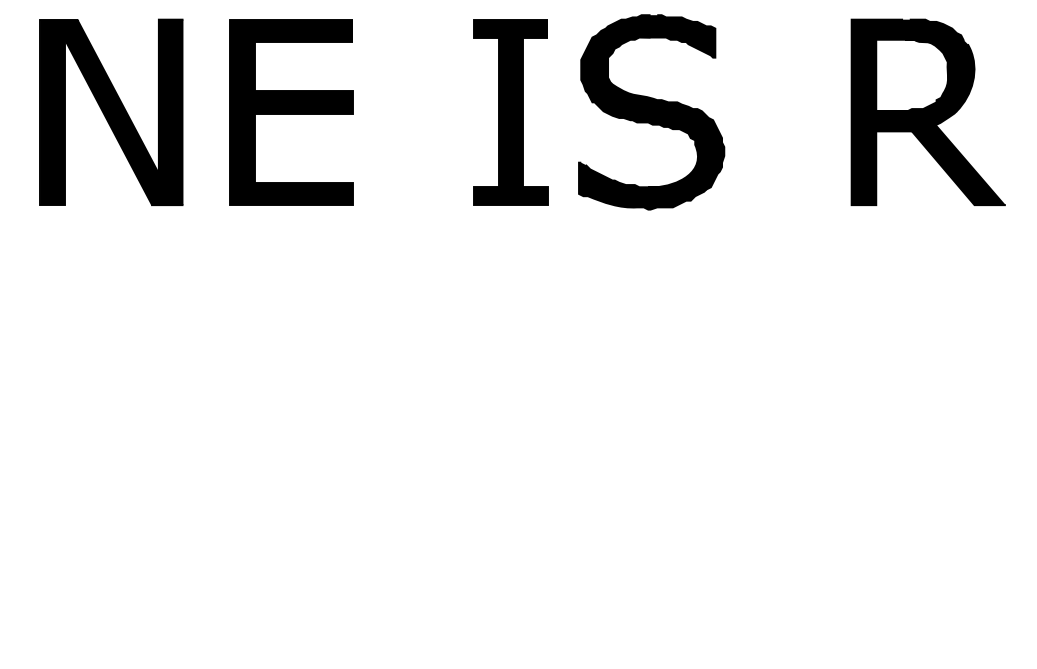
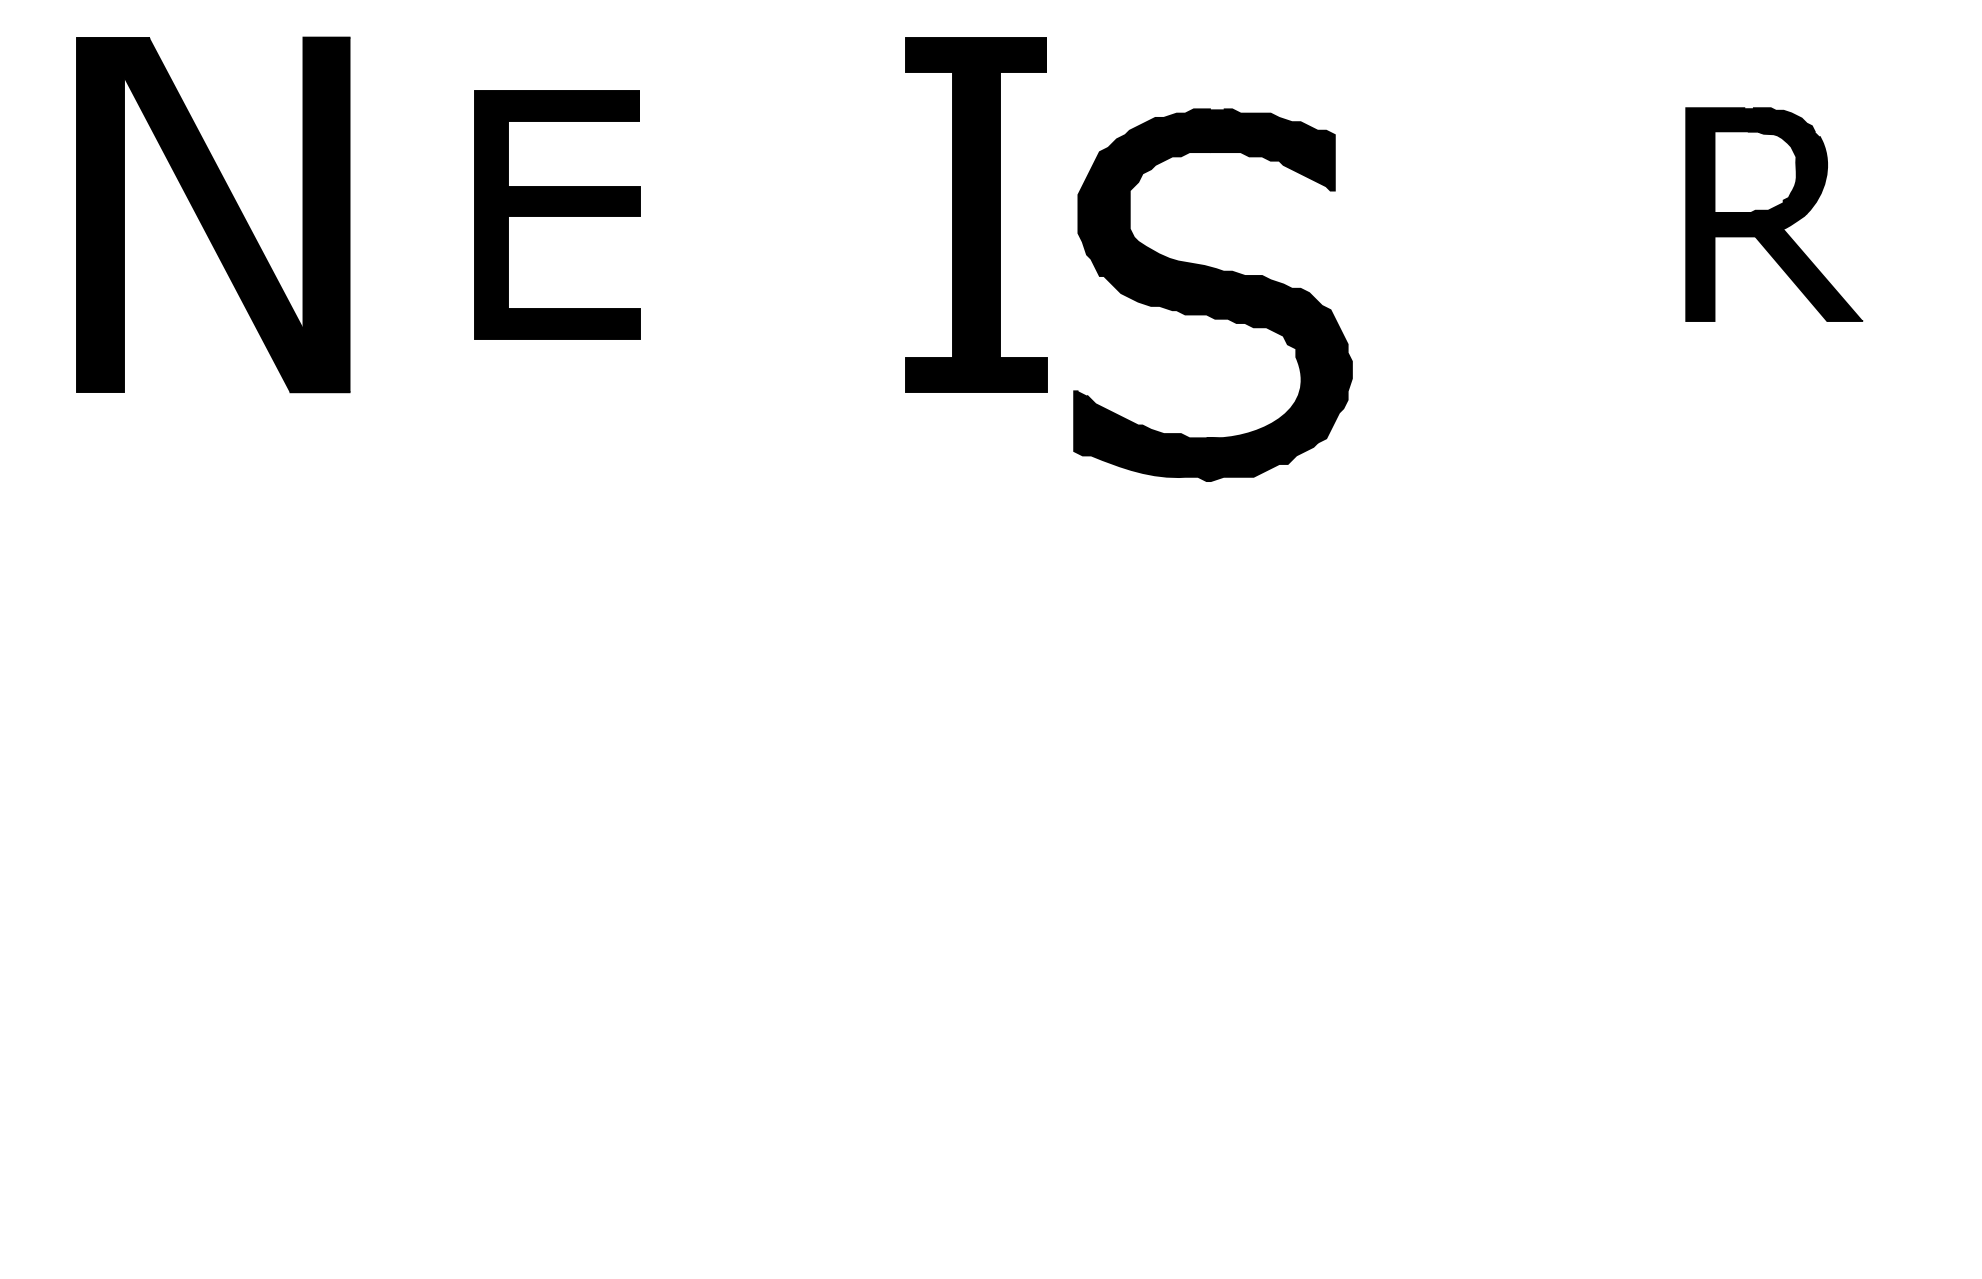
part: (927, 111) -> (1772, 213), size x0.6
part: (291, 112) -> (557, 215), size x0.7
part: (651, 112) -> (1212, 295), moved

